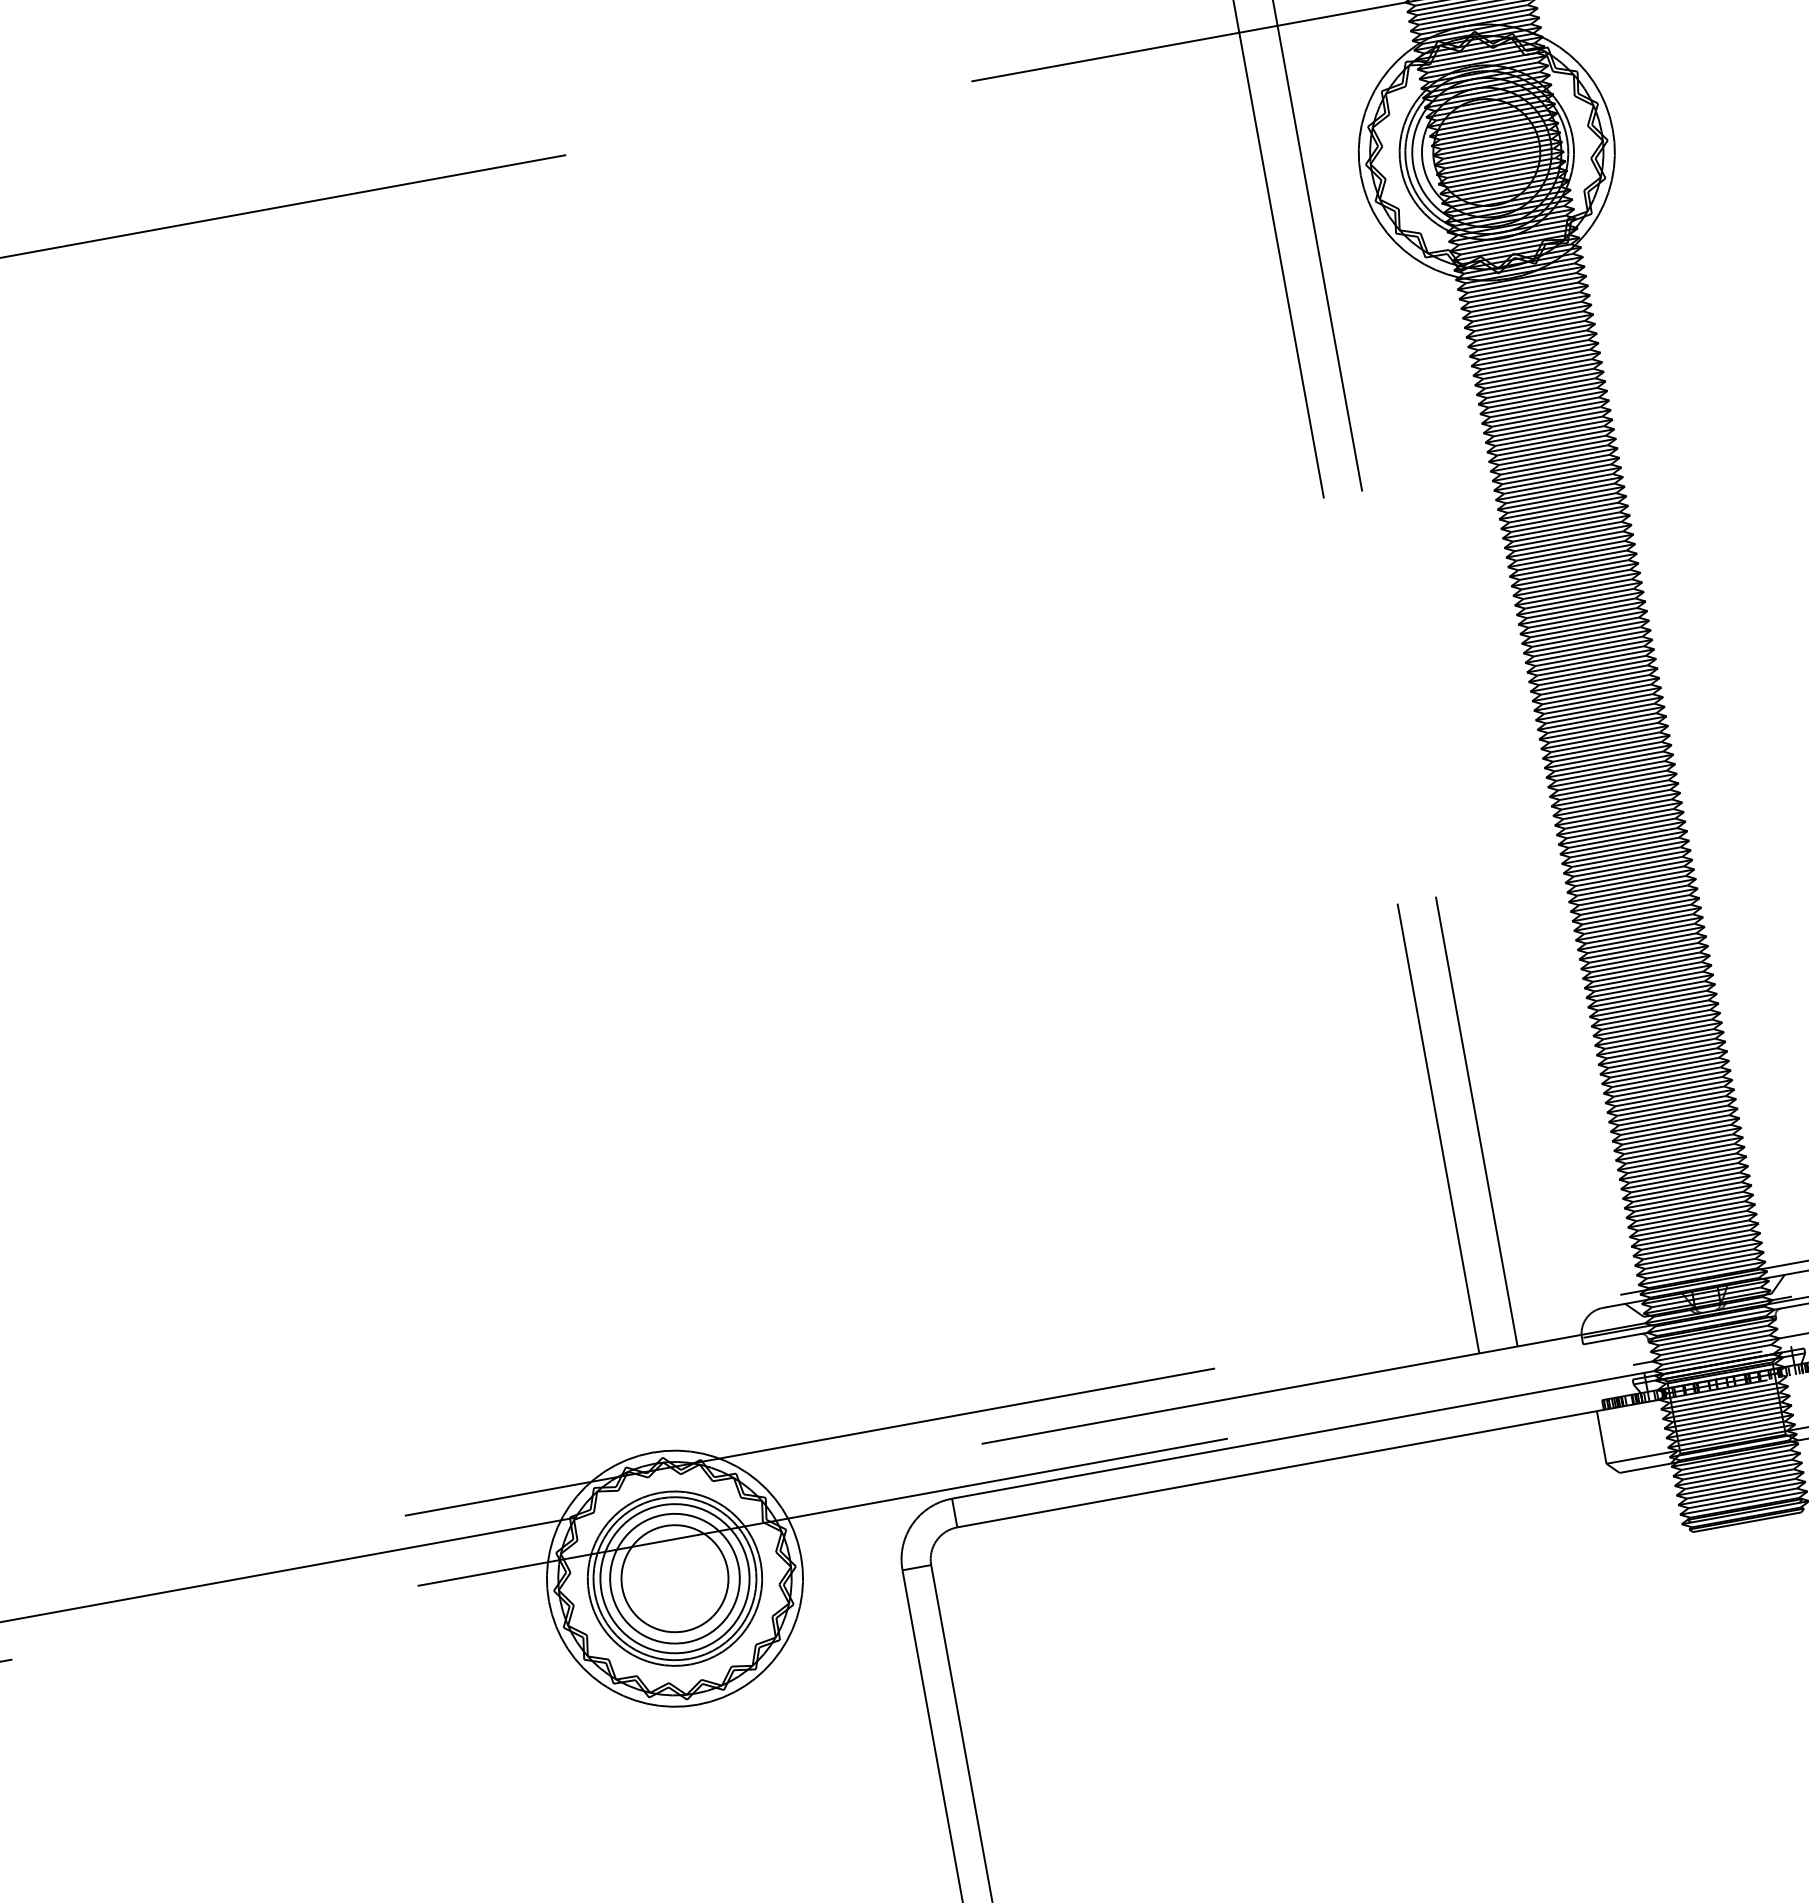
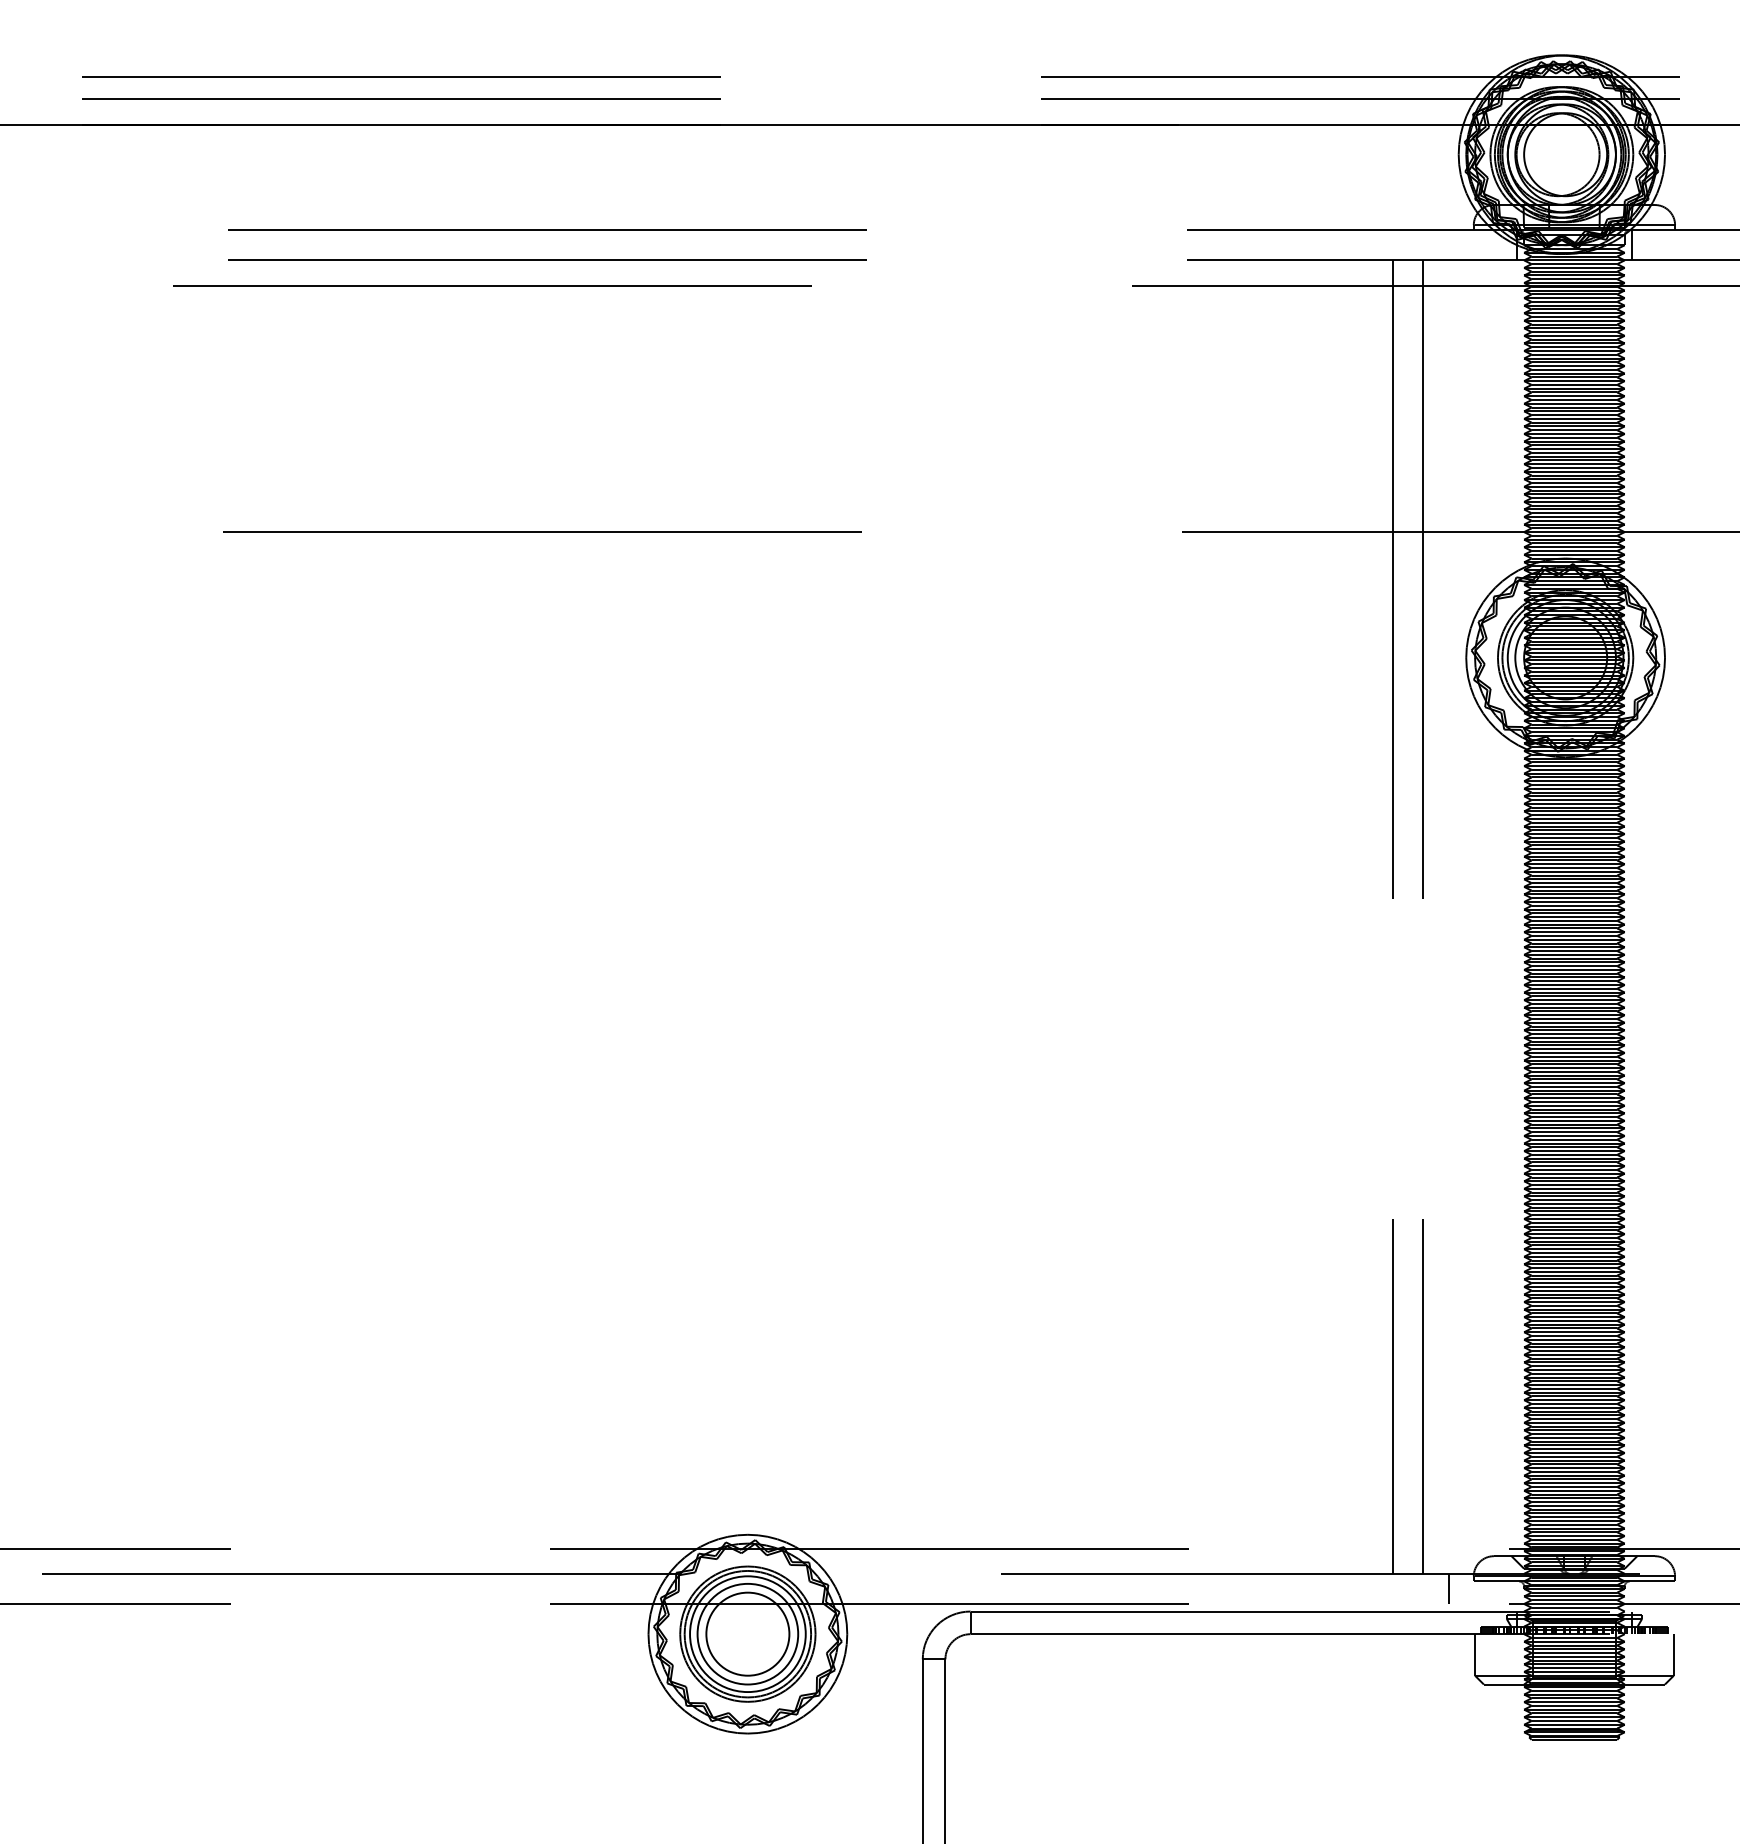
line: (1552, 1359) -> (1448, 1588), added

